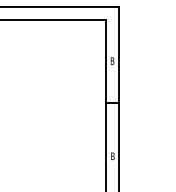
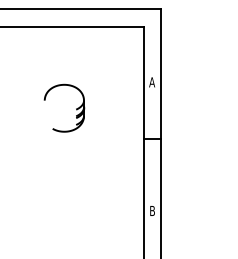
text: (112, 61) -> (152, 82), B -> A
part: (56, 80) -> (76, 108), added

